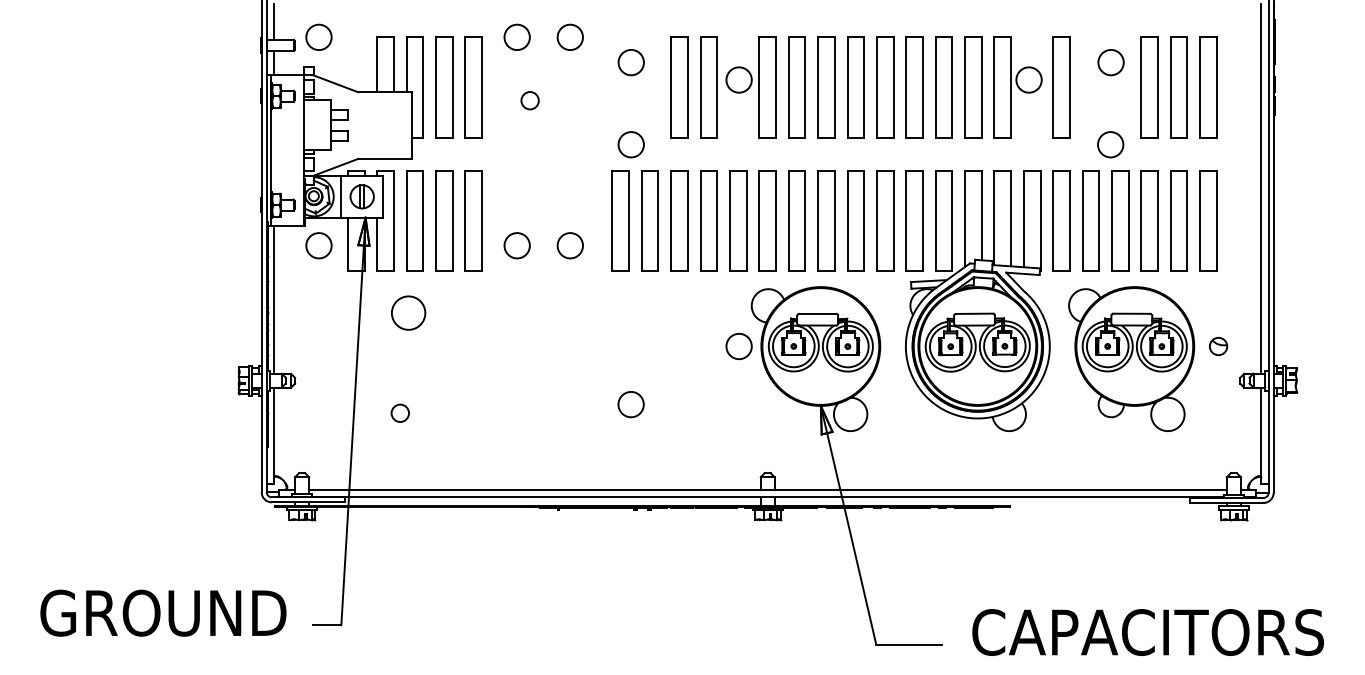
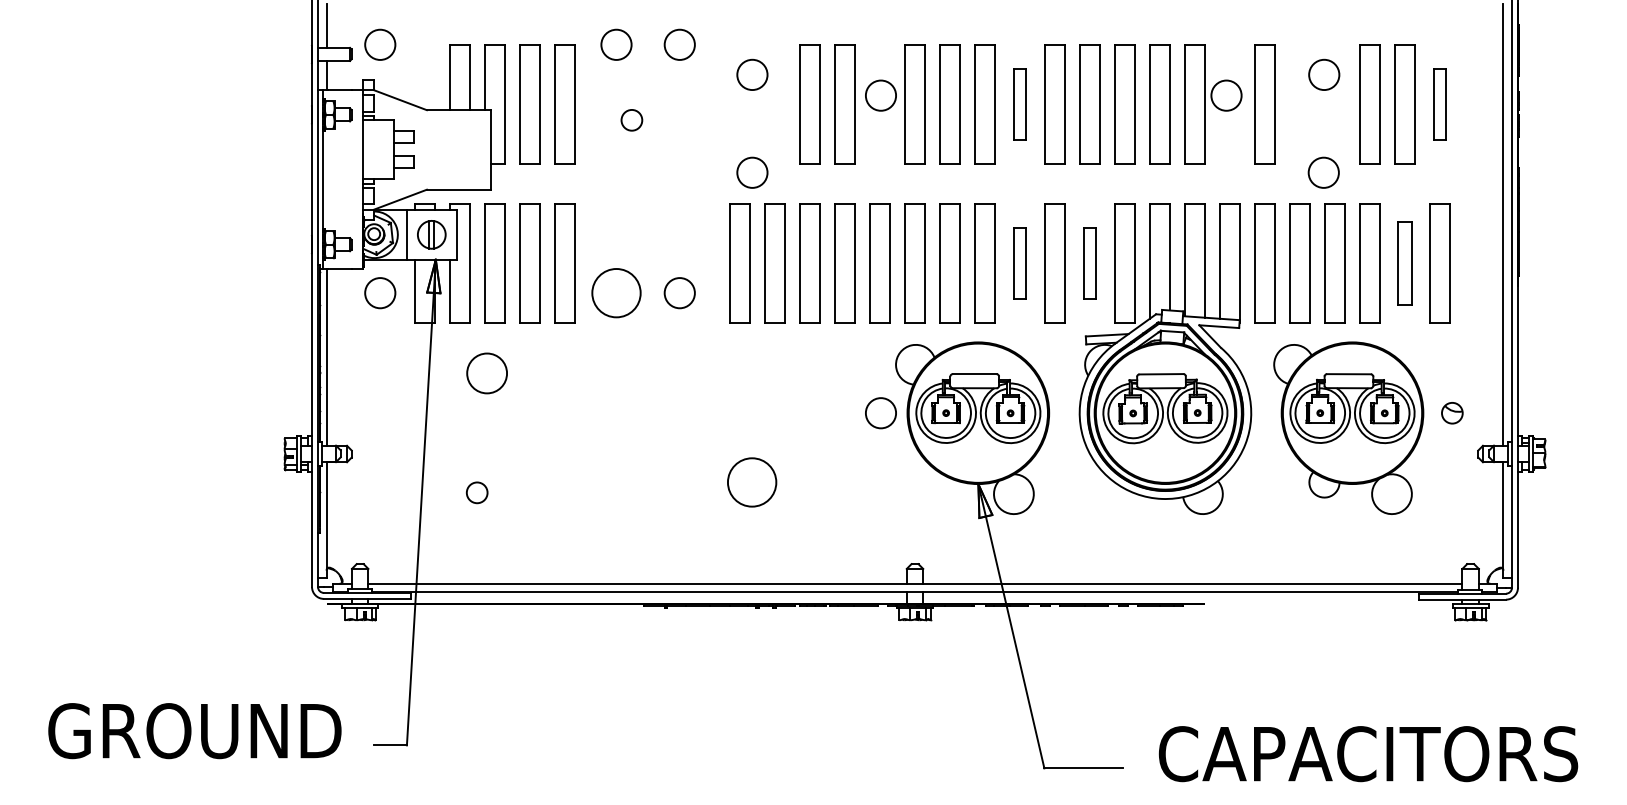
part: (855, 87) -> (1019, 104), size x0.6
part: (1207, 87) -> (1439, 104), size x0.6
part: (855, 220) -> (1019, 263), size x0.6
part: (914, 220) -> (1089, 263), size x0.6
part: (1178, 220) -> (1404, 263), size x0.7
circle: (517, 246) -> (616, 293), size x1.6
circle: (631, 404) -> (752, 482), size x1.6

